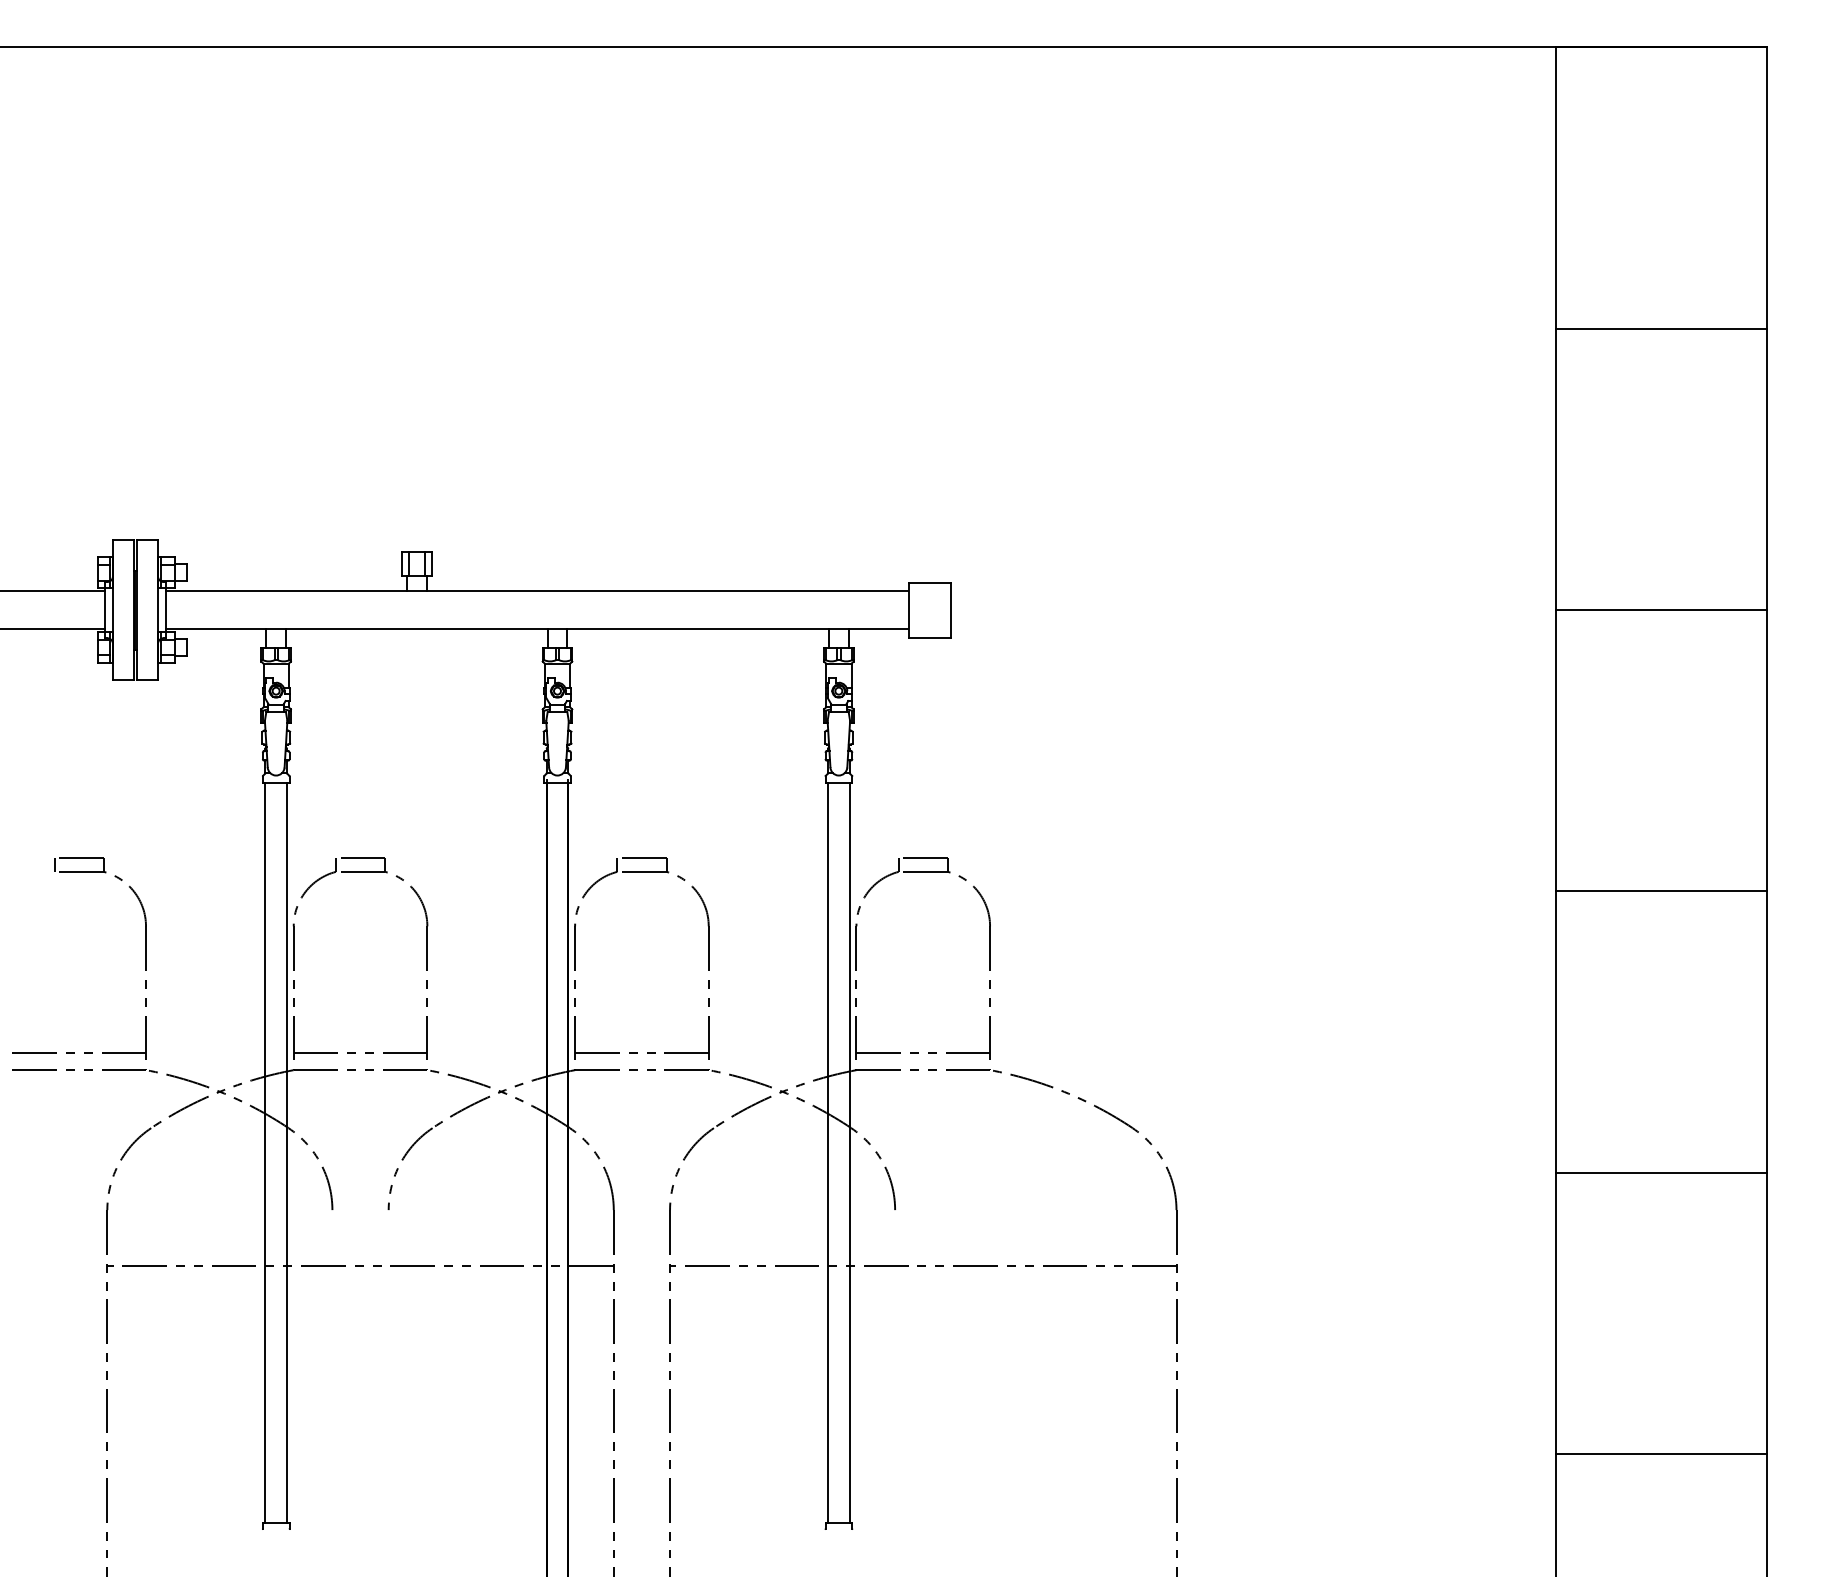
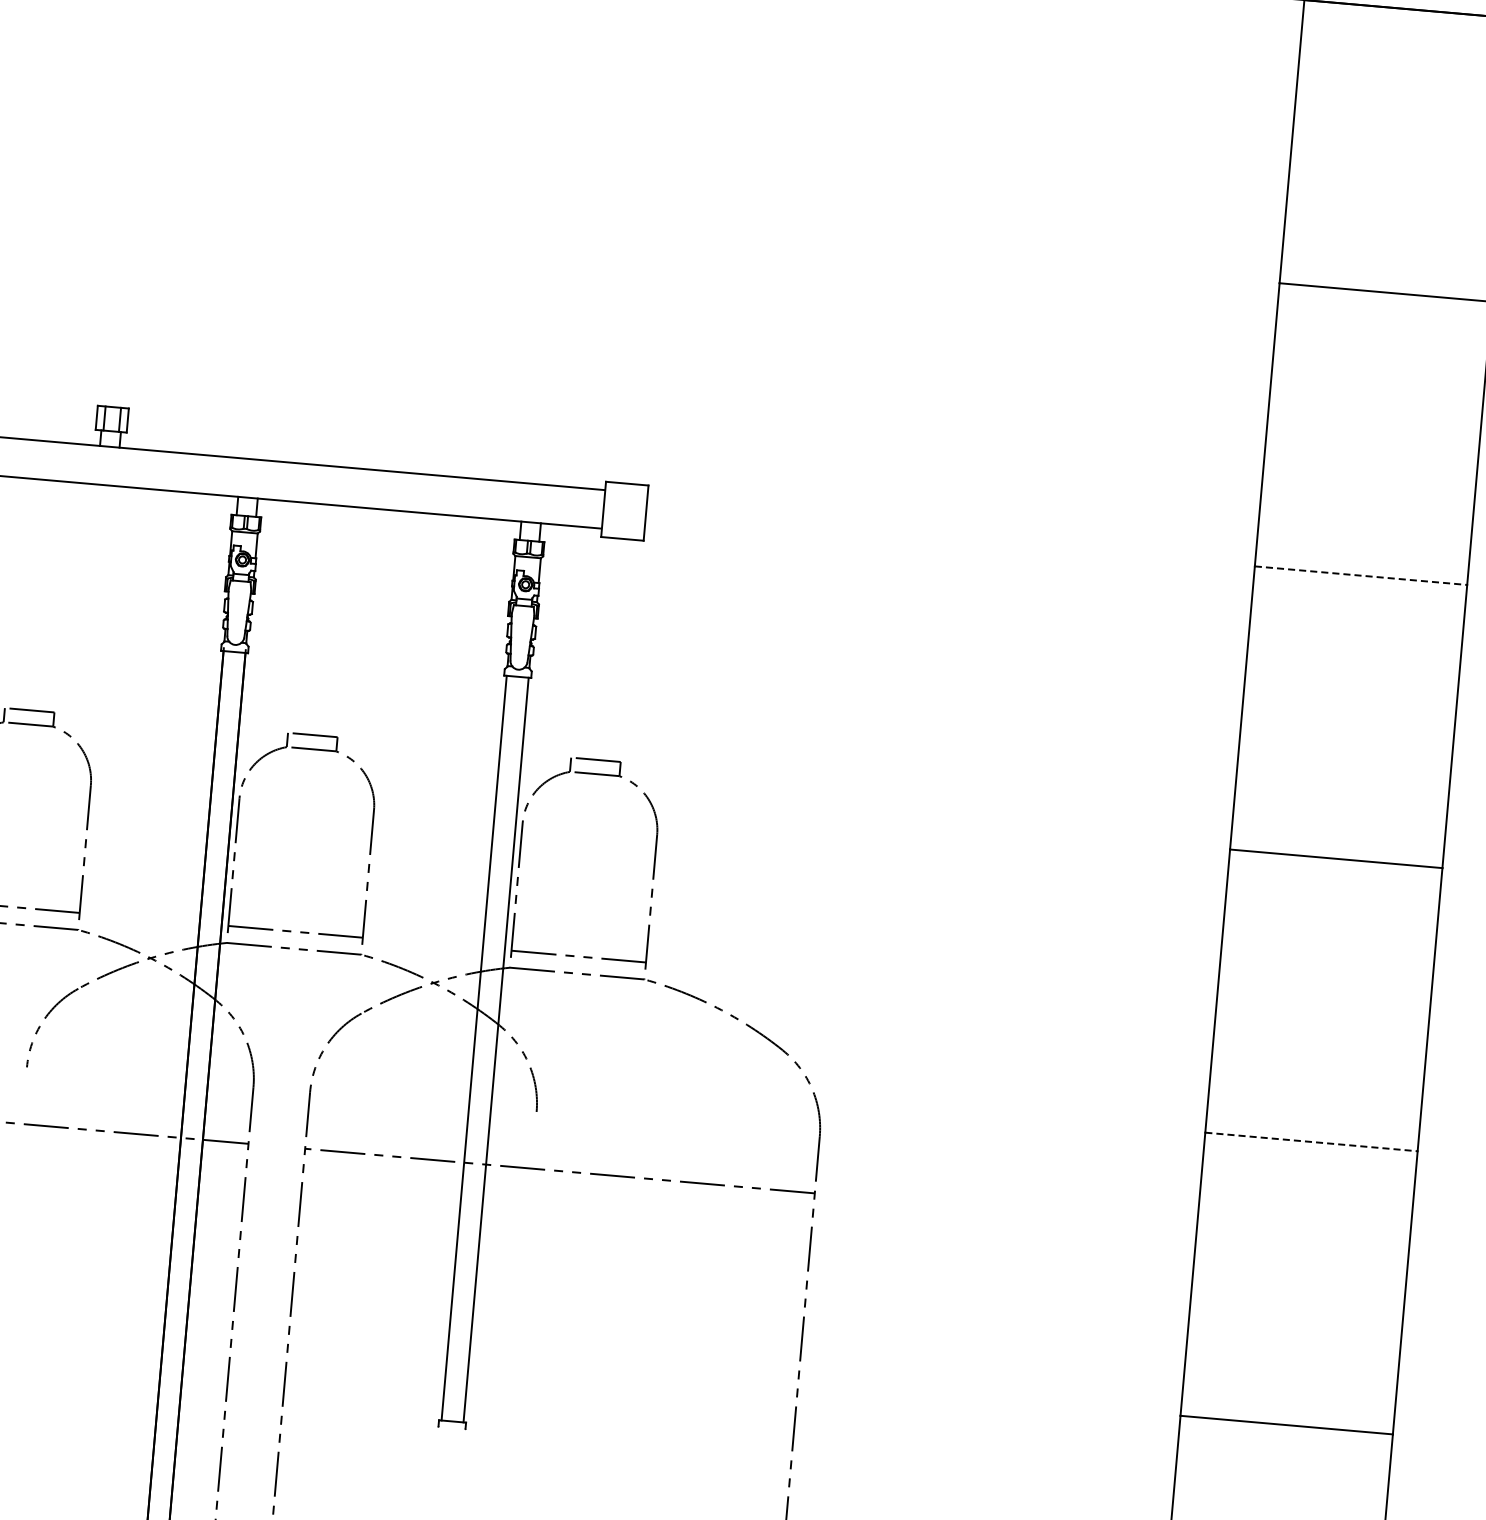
line: (1661, 610) -> (1360, 576), solid -> dashed
line: (1661, 1172) -> (1311, 1141), solid -> dashed

